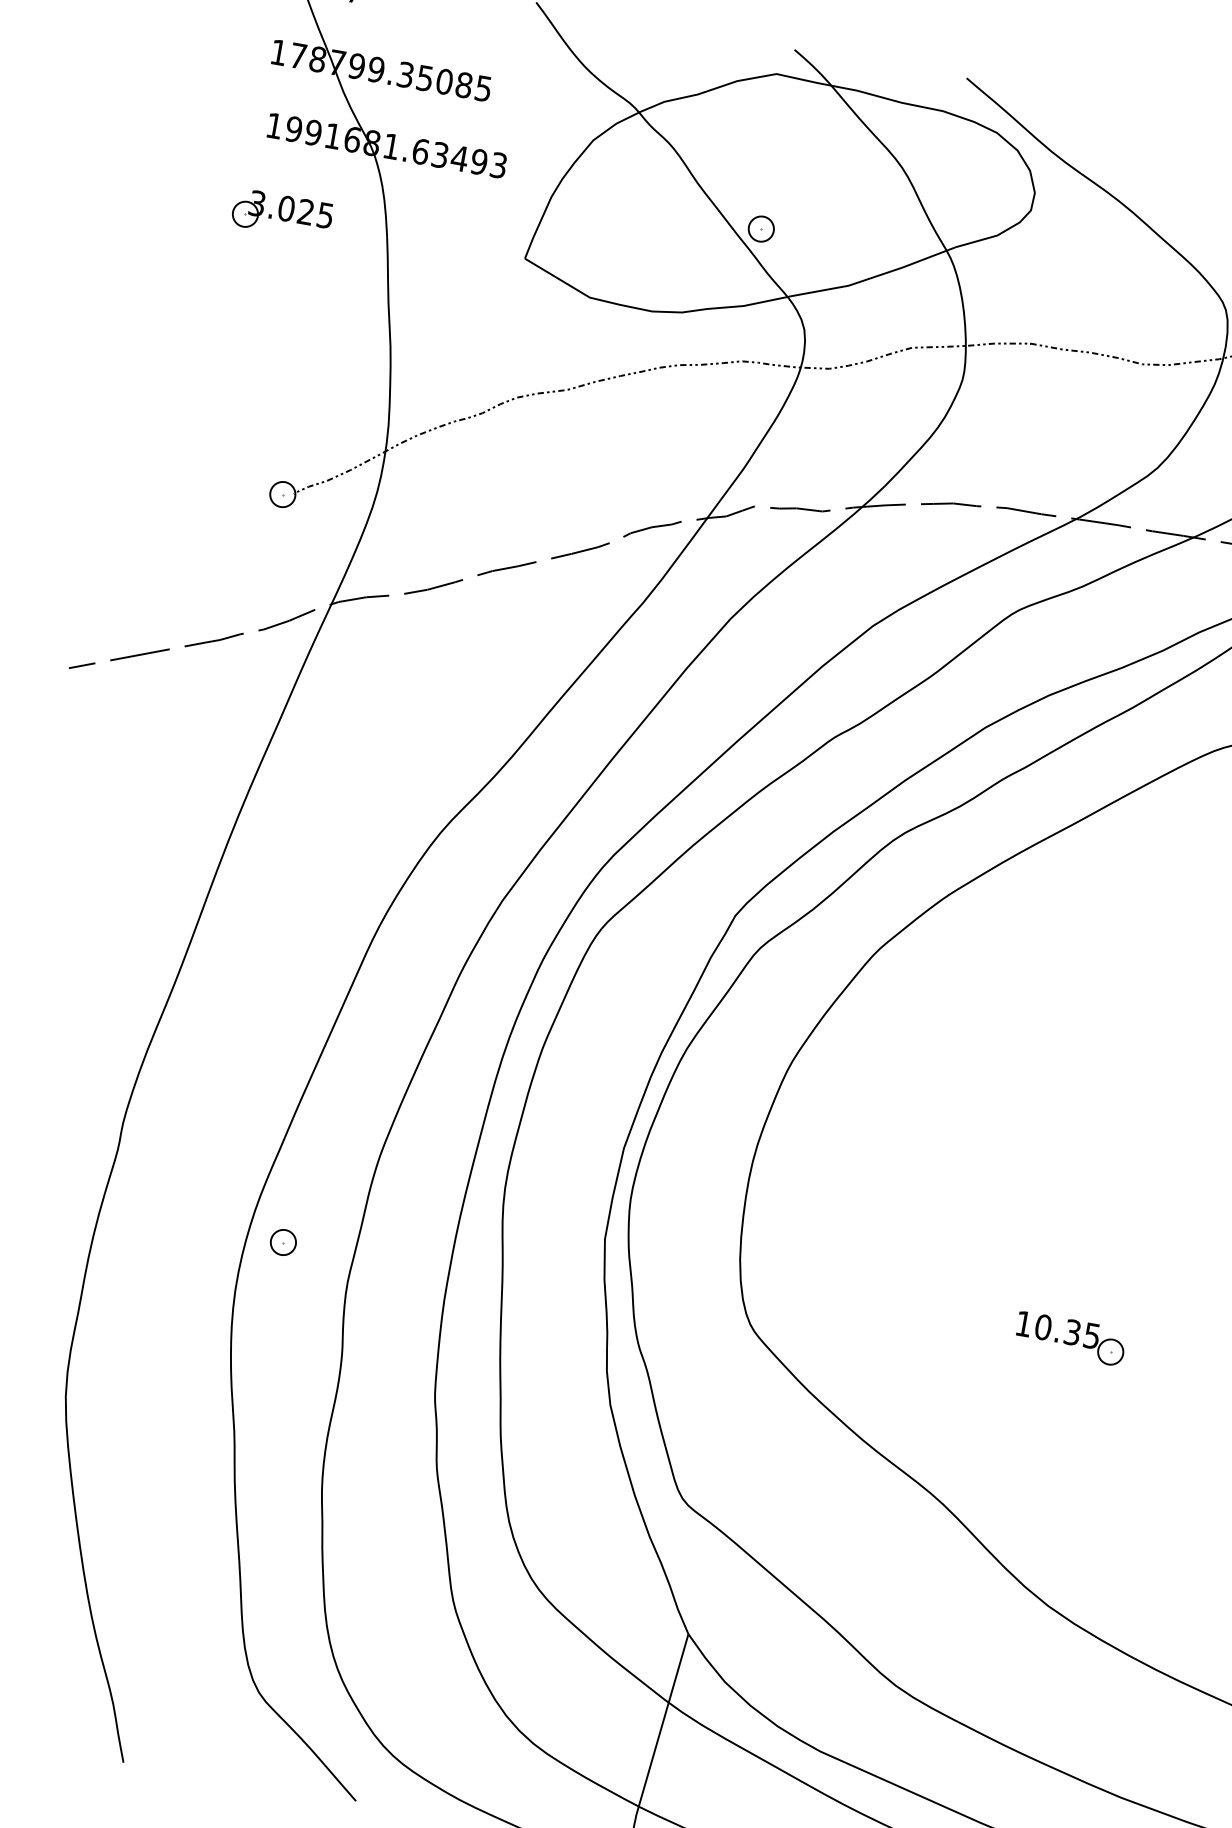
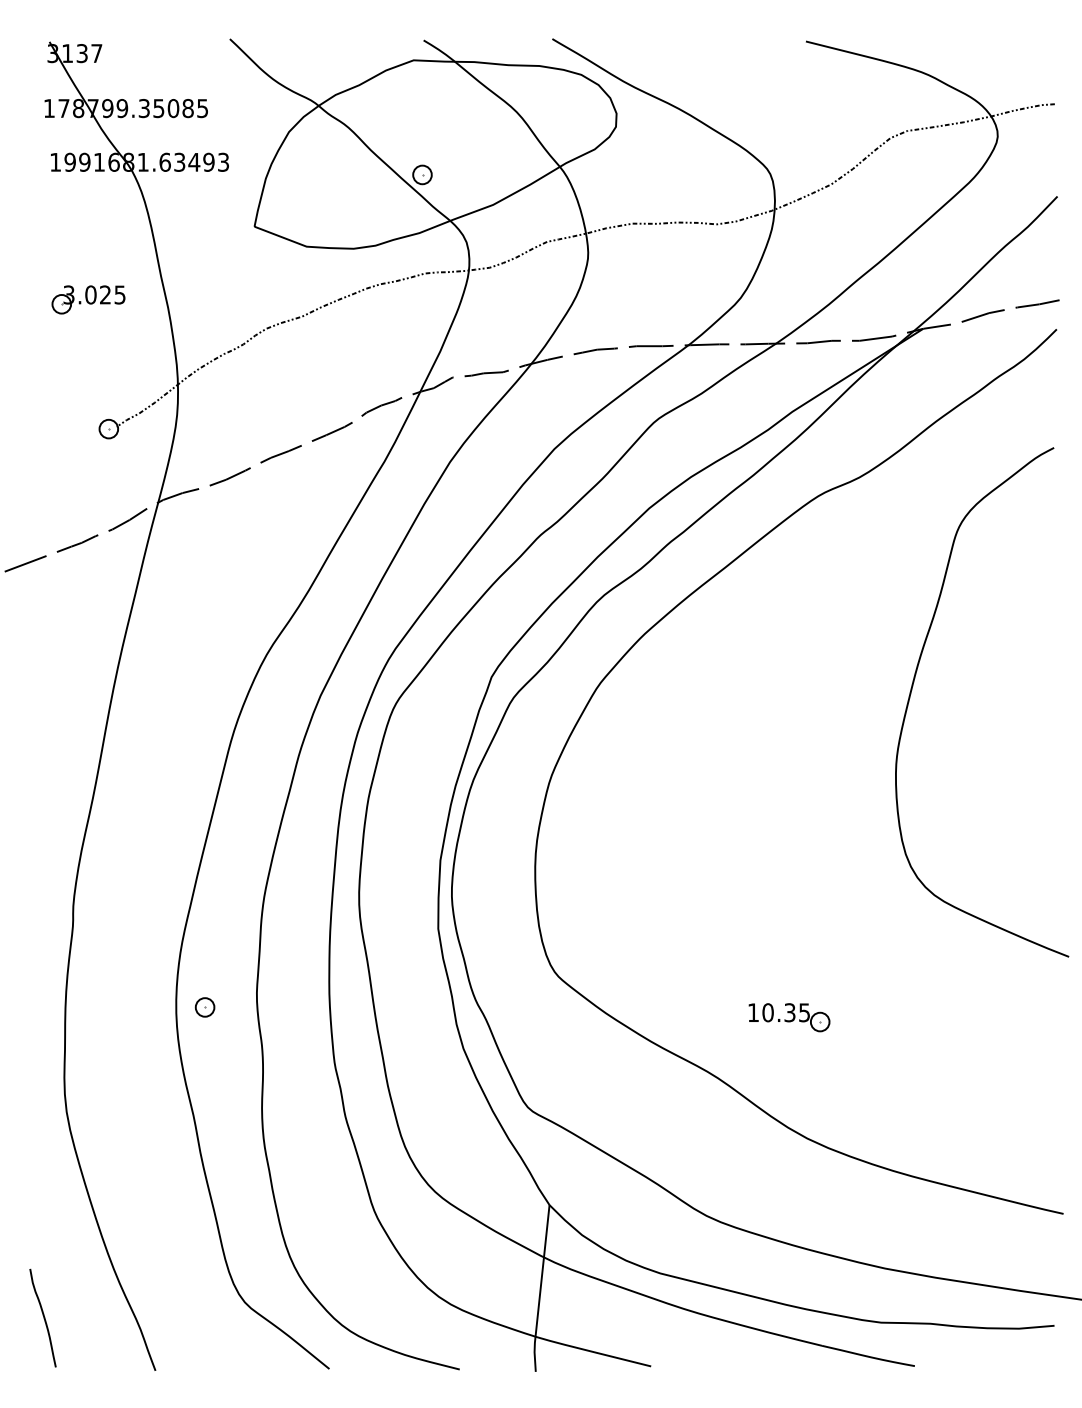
part: (282, 214) -> (88, 299), moved
part: (282, 1242) -> (204, 1007), moved
part: (1070, 1338) -> (789, 1017), moved

